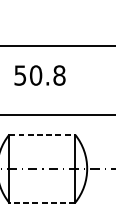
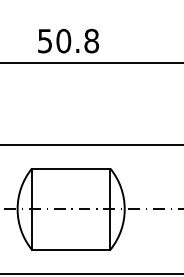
text: (40, 75) -> (68, 40), moved
line: (42, 134) -> (71, 168), dashed -> solid
line: (41, 202) -> (70, 249), dashed -> solid

